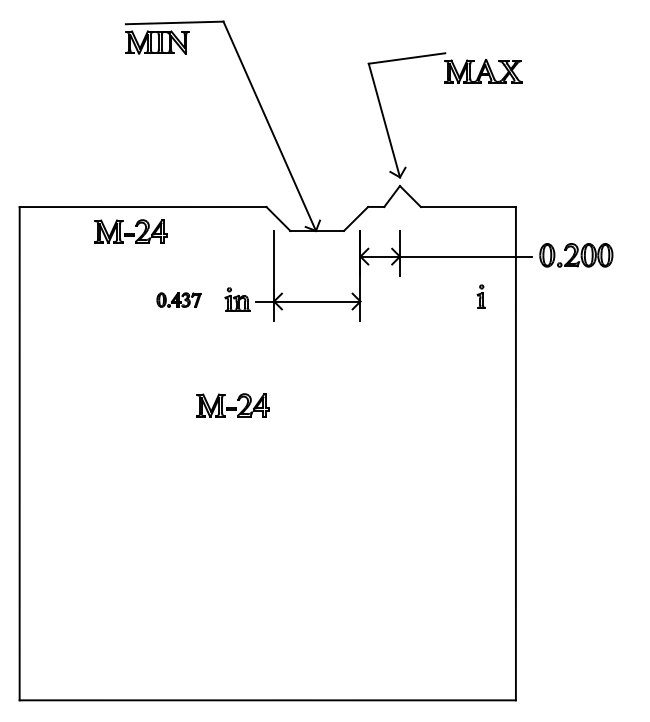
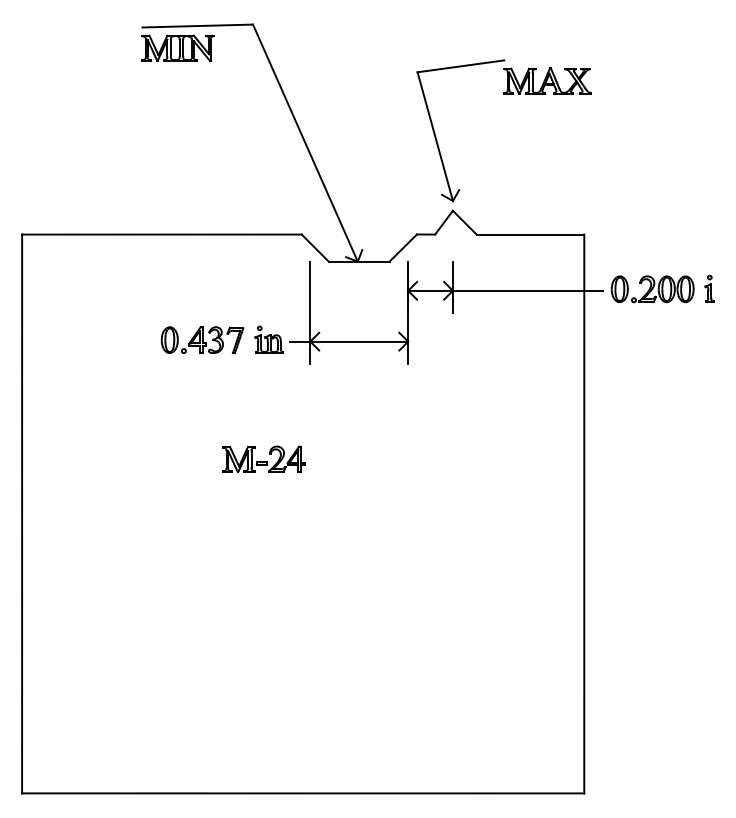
part: (130, 231) -> (147, 262), removed
part: (480, 296) -> (708, 288), moved
part: (178, 299) -> (202, 339), size x1.67

